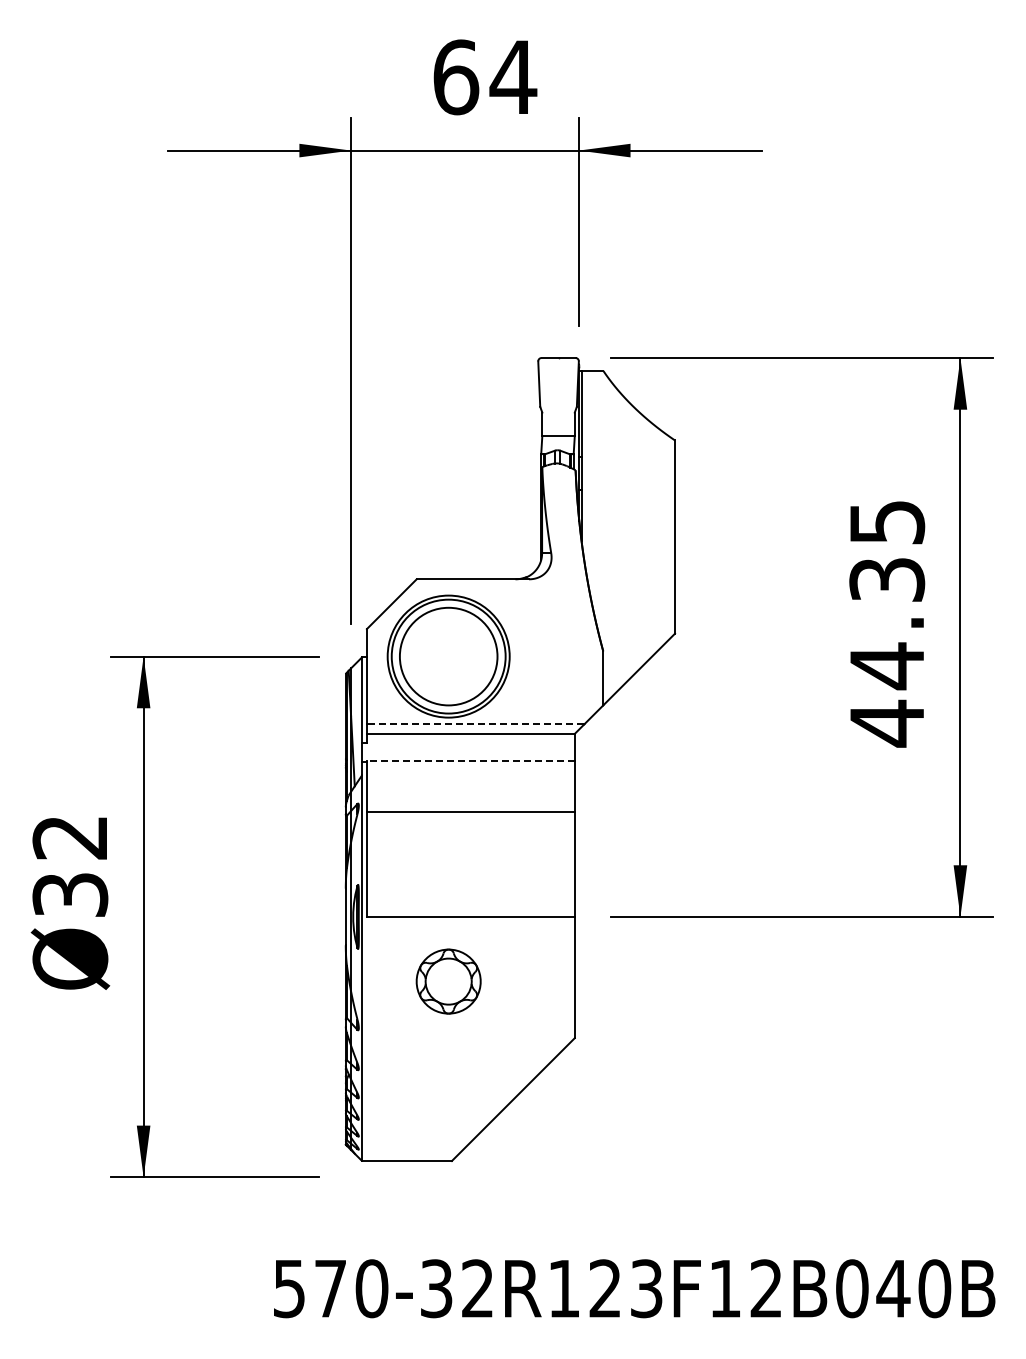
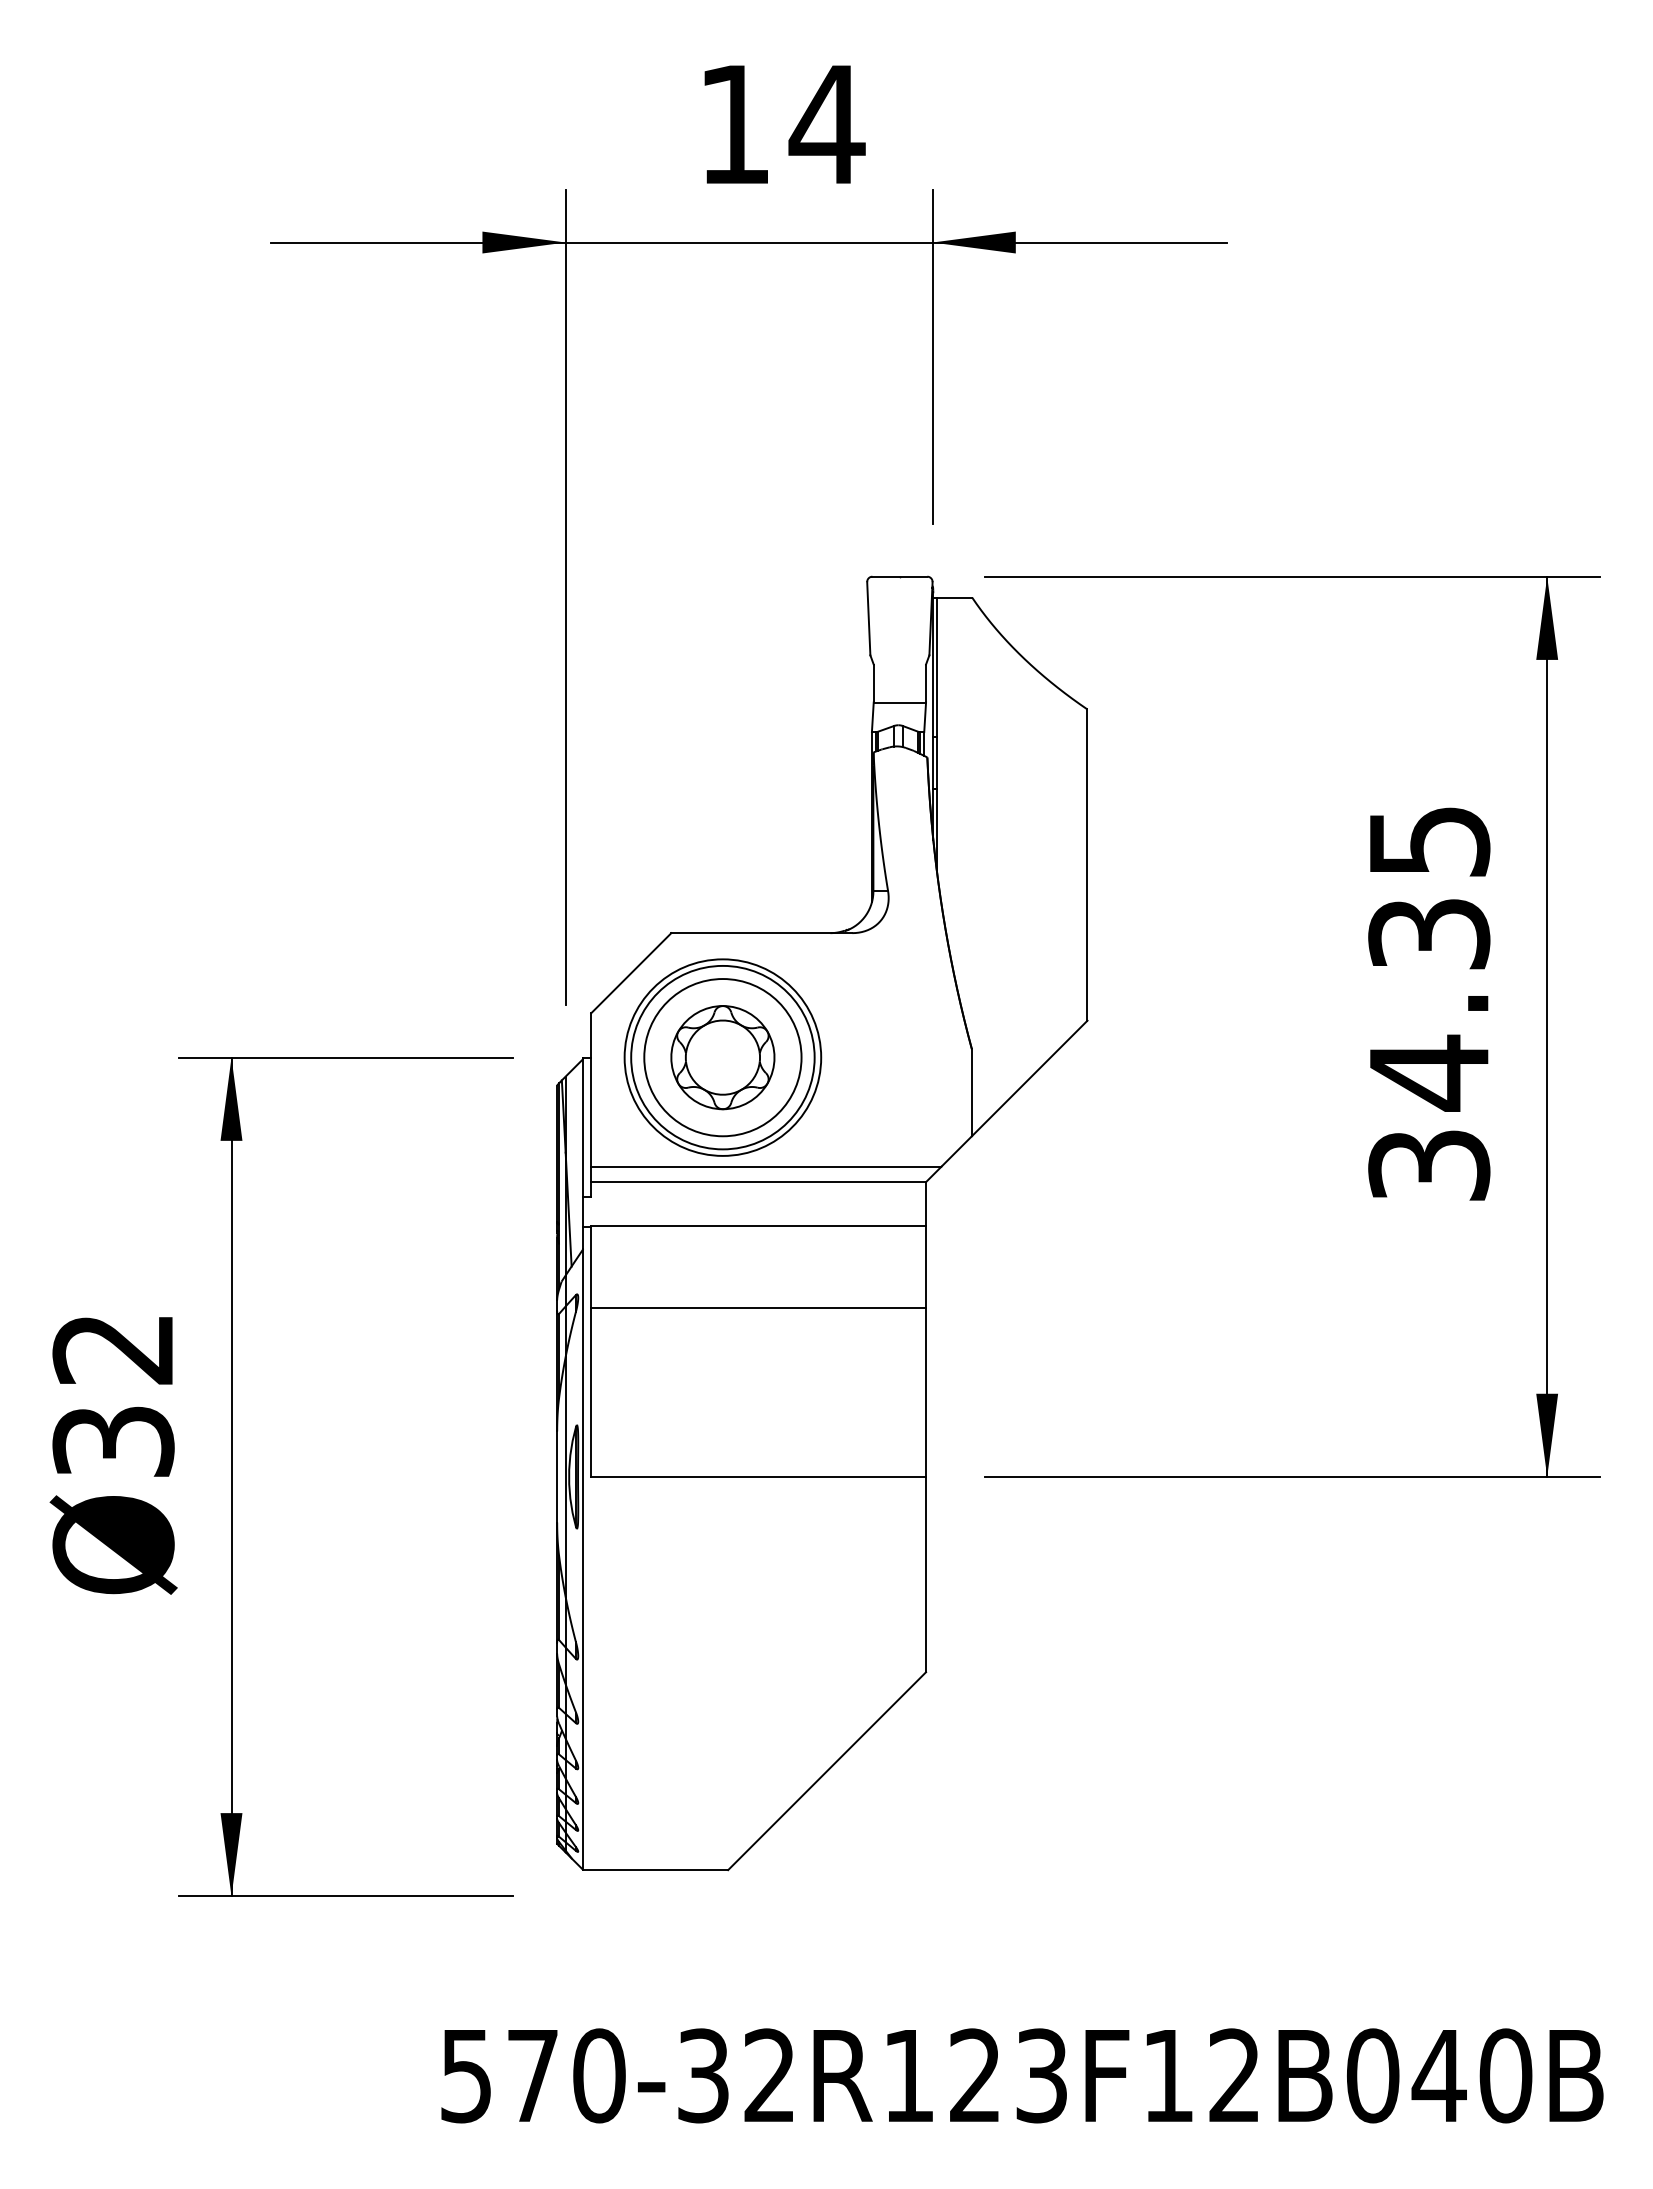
text: (456, 77) -> (735, 124), 64 -> 14
text: (887, 723) -> (1429, 1165), 44.35 -> 34.35
line: (475, 724) -> (766, 1166), dashed -> solid
line: (470, 761) -> (758, 1226), dashed -> solid
part: (448, 981) -> (722, 1057), moved

